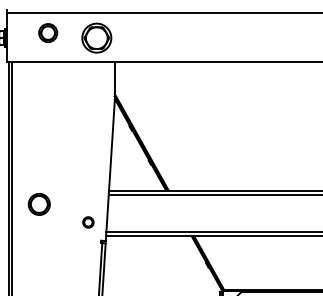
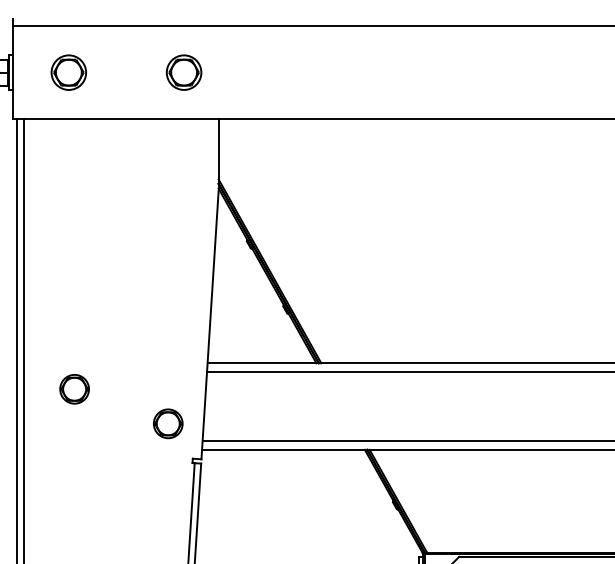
part: (48, 32) -> (69, 71), moved
part: (96, 37) -> (183, 71), size x0.62
part: (38, 203) -> (73, 387), size x0.71
circle: (88, 222) -> (168, 423), size x1.43

